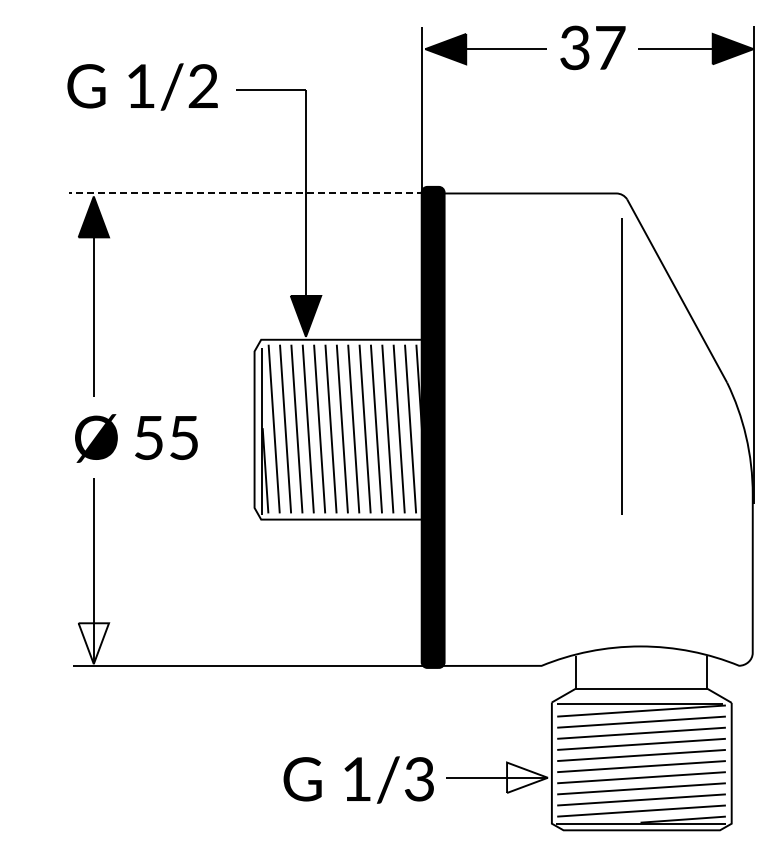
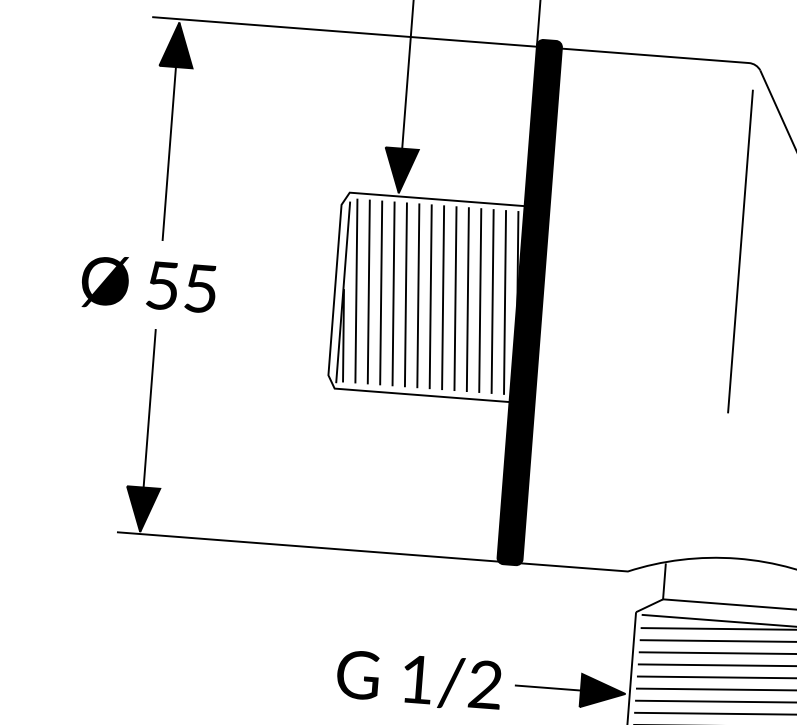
line: (251, 193) -> (351, 32), dashed -> solid
text: (136, 438) -> (148, 285), moved
fill: (93, 643) -> (141, 509), added
fill: (527, 777) -> (603, 691), added
text: (419, 779) -> (485, 685), 1/3 -> 1/2

